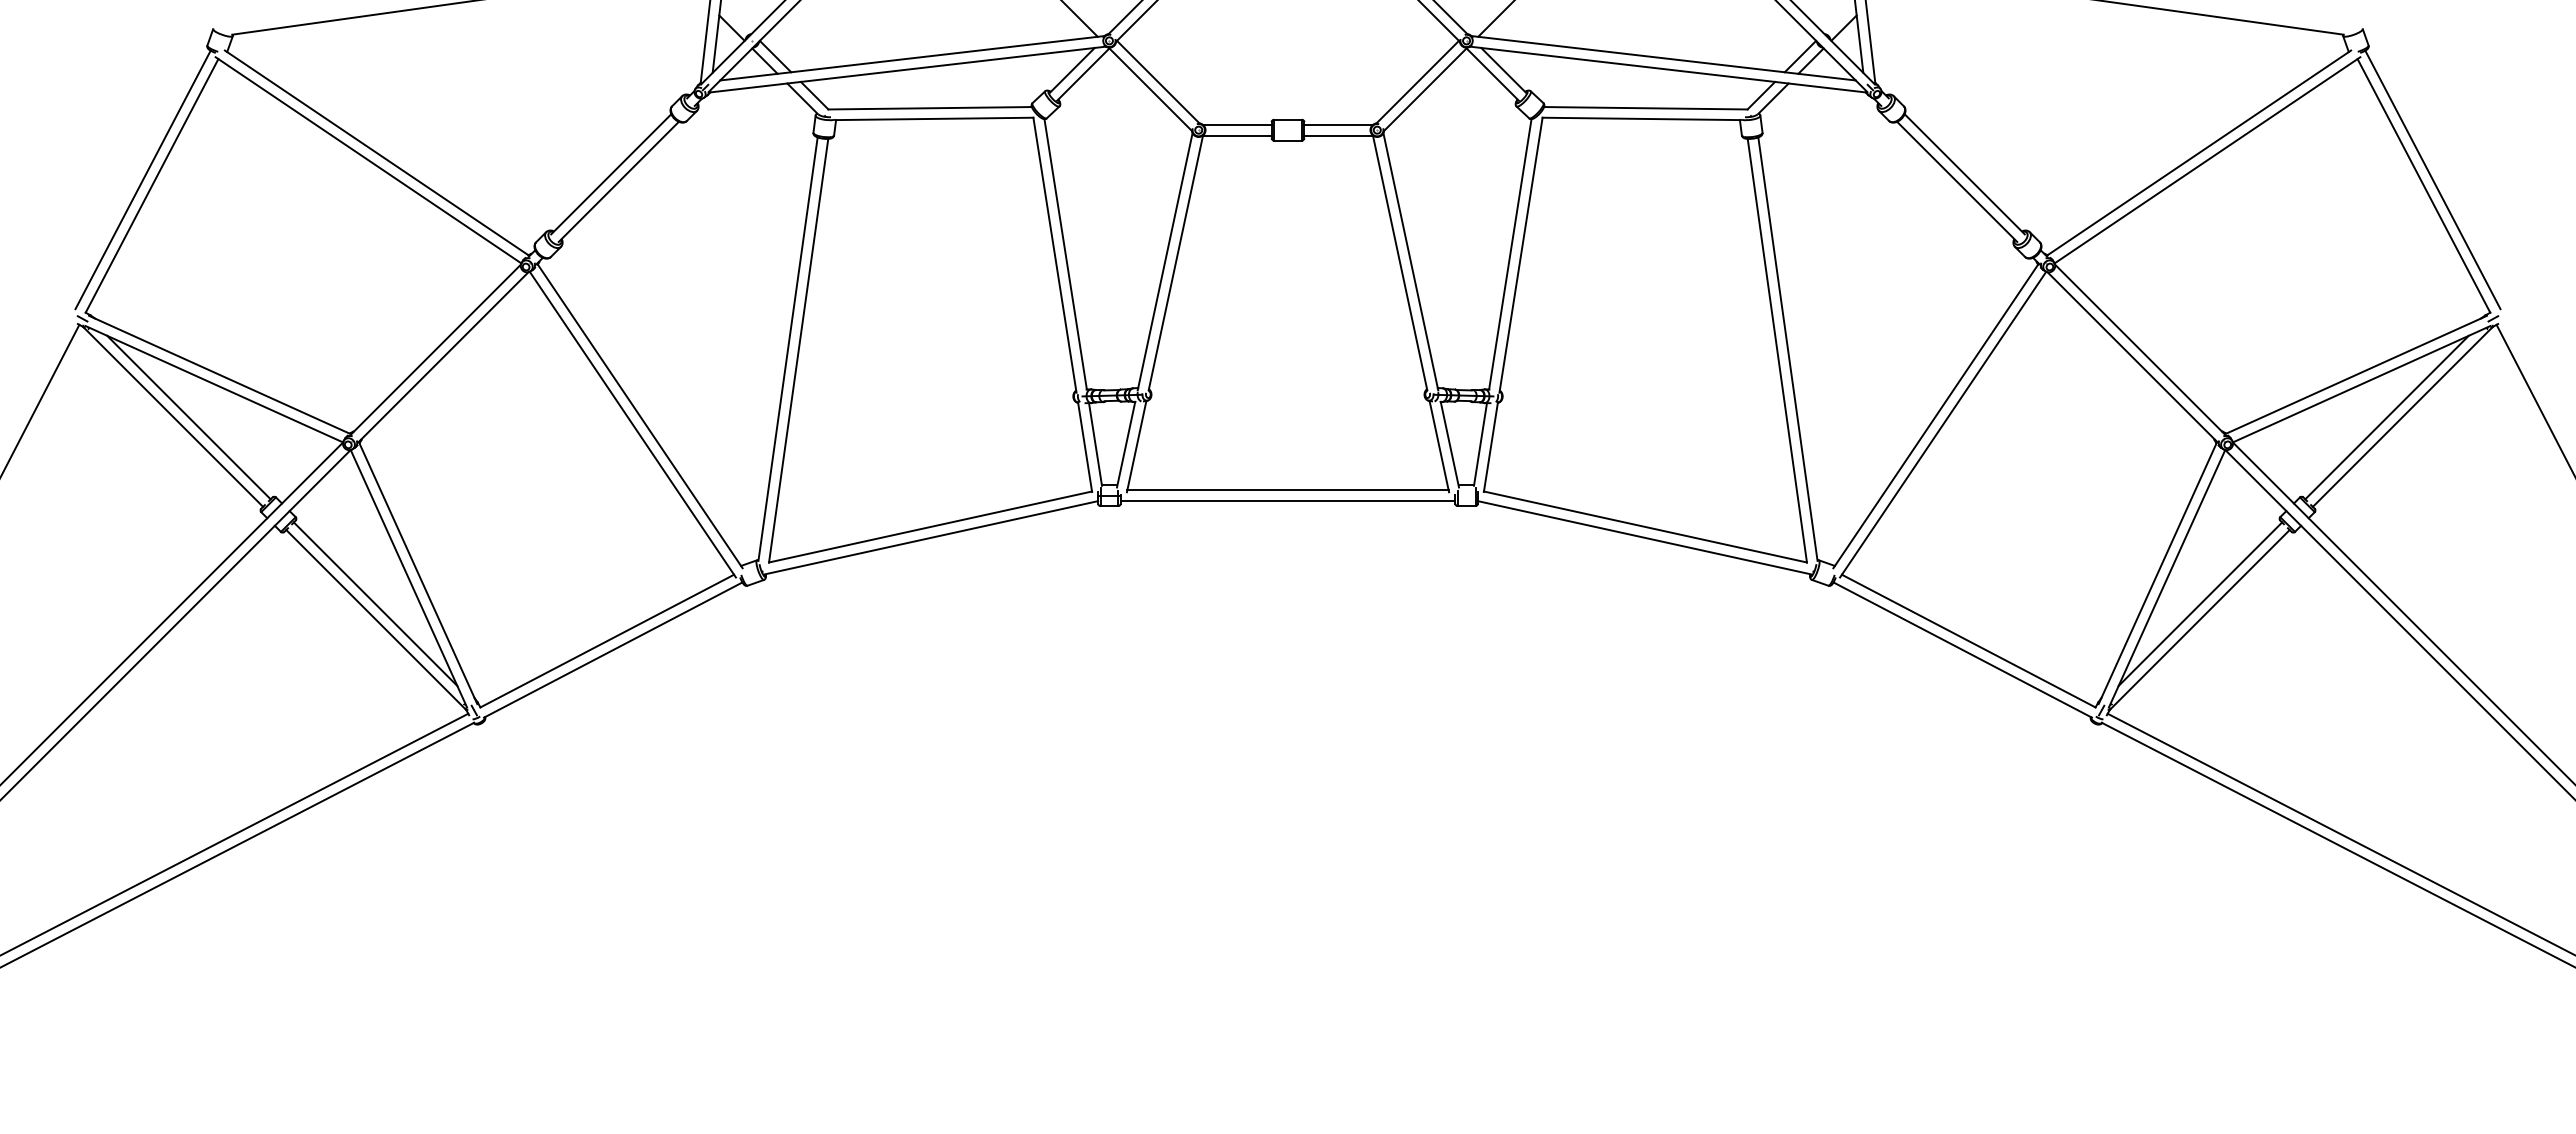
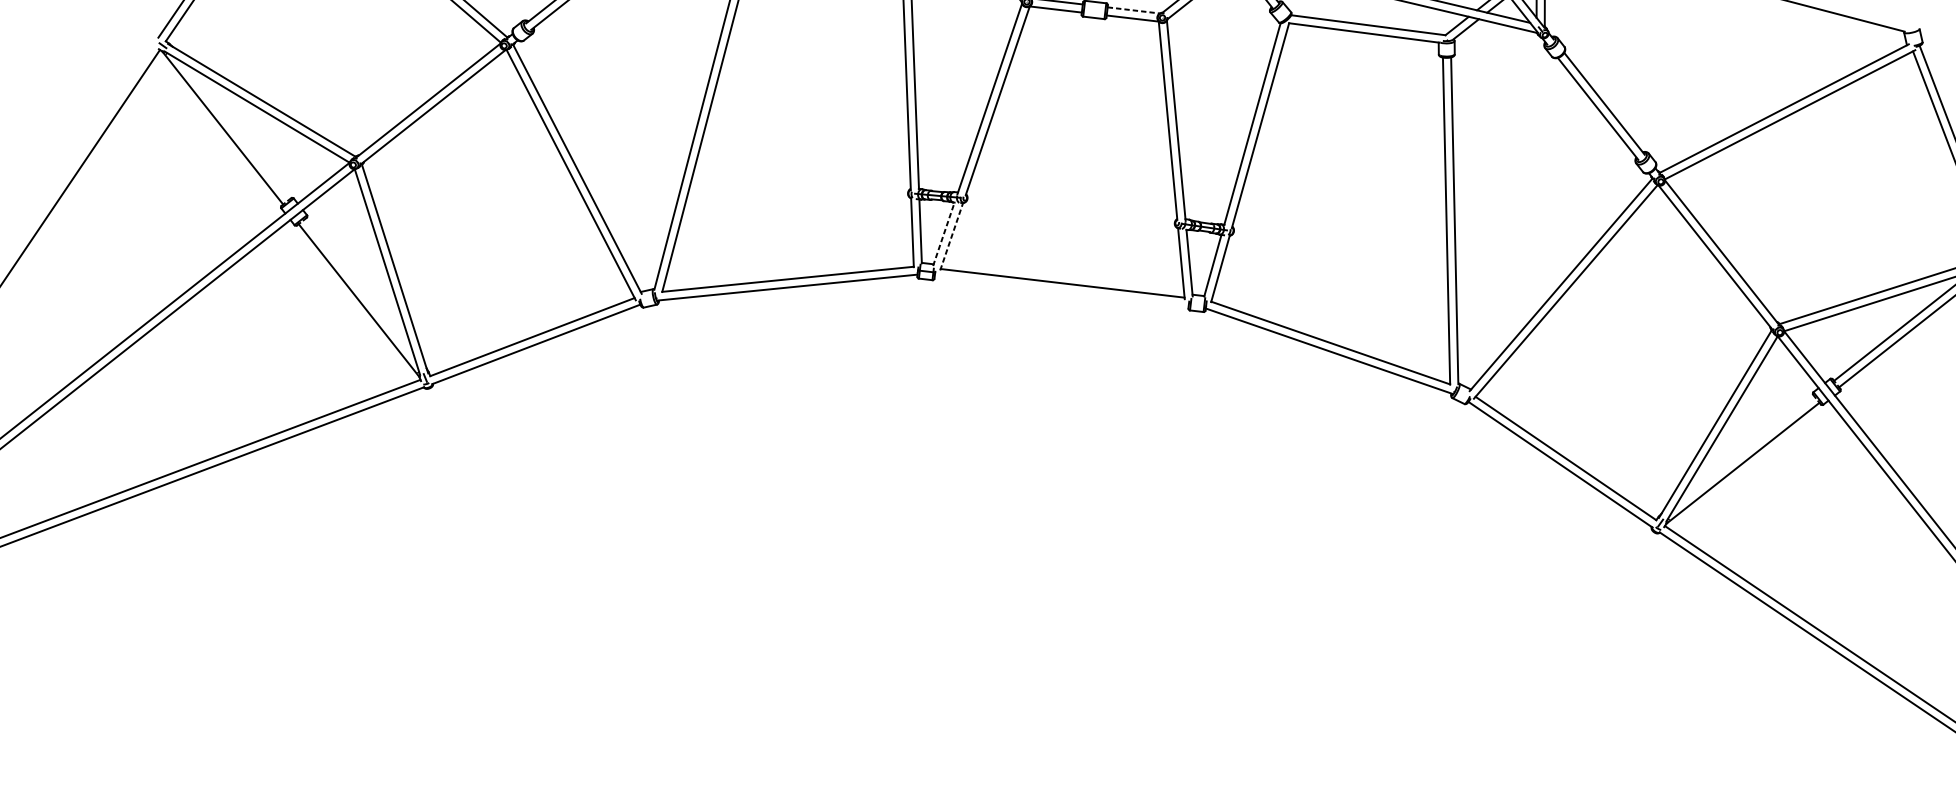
line: (1339, 124) -> (1134, 10), solid -> dashed
line: (188, 417) -> (234, 130), removed
line: (1126, 444) -> (944, 234), solid -> dashed
line: (1136, 446) -> (951, 236), solid -> dashed
line: (1287, 501) -> (1061, 291), removed
line: (375, 603) -> (359, 287), removed
line: (2200, 603) -> (1745, 450), removed

